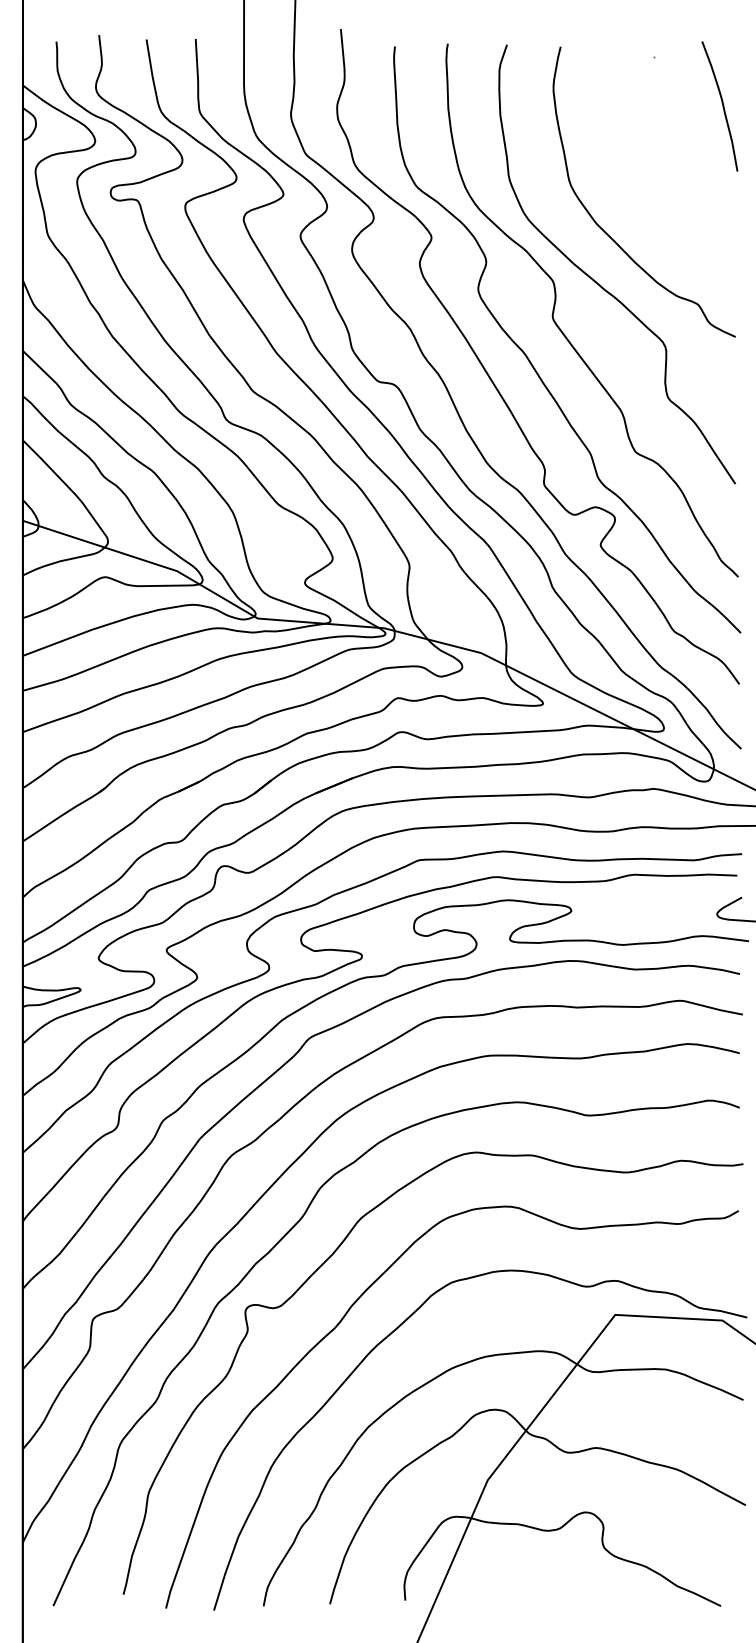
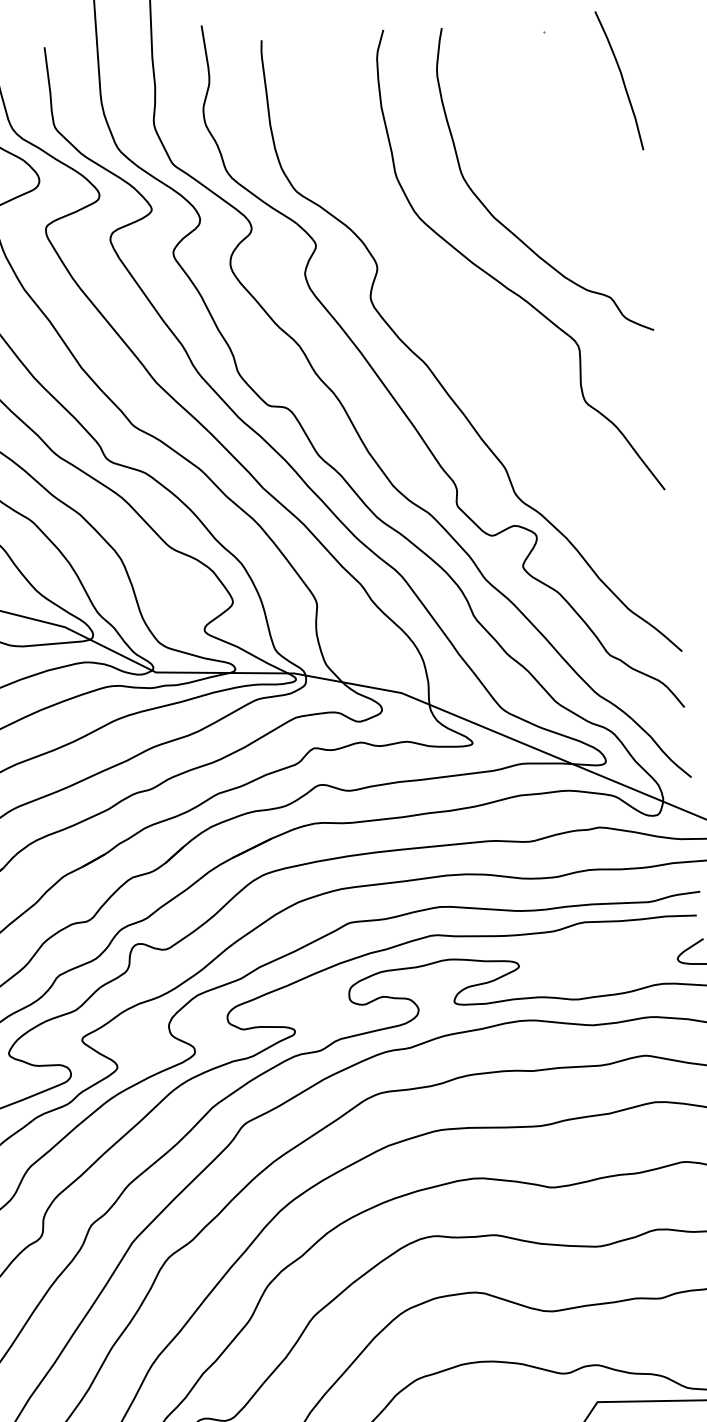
curve: (564, 333) -> (467, 339), removed

